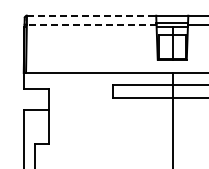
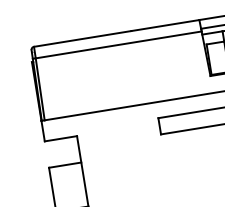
line: (91, 15) -> (116, 33), dashed -> solid
line: (91, 24) -> (118, 44), dashed -> solid

